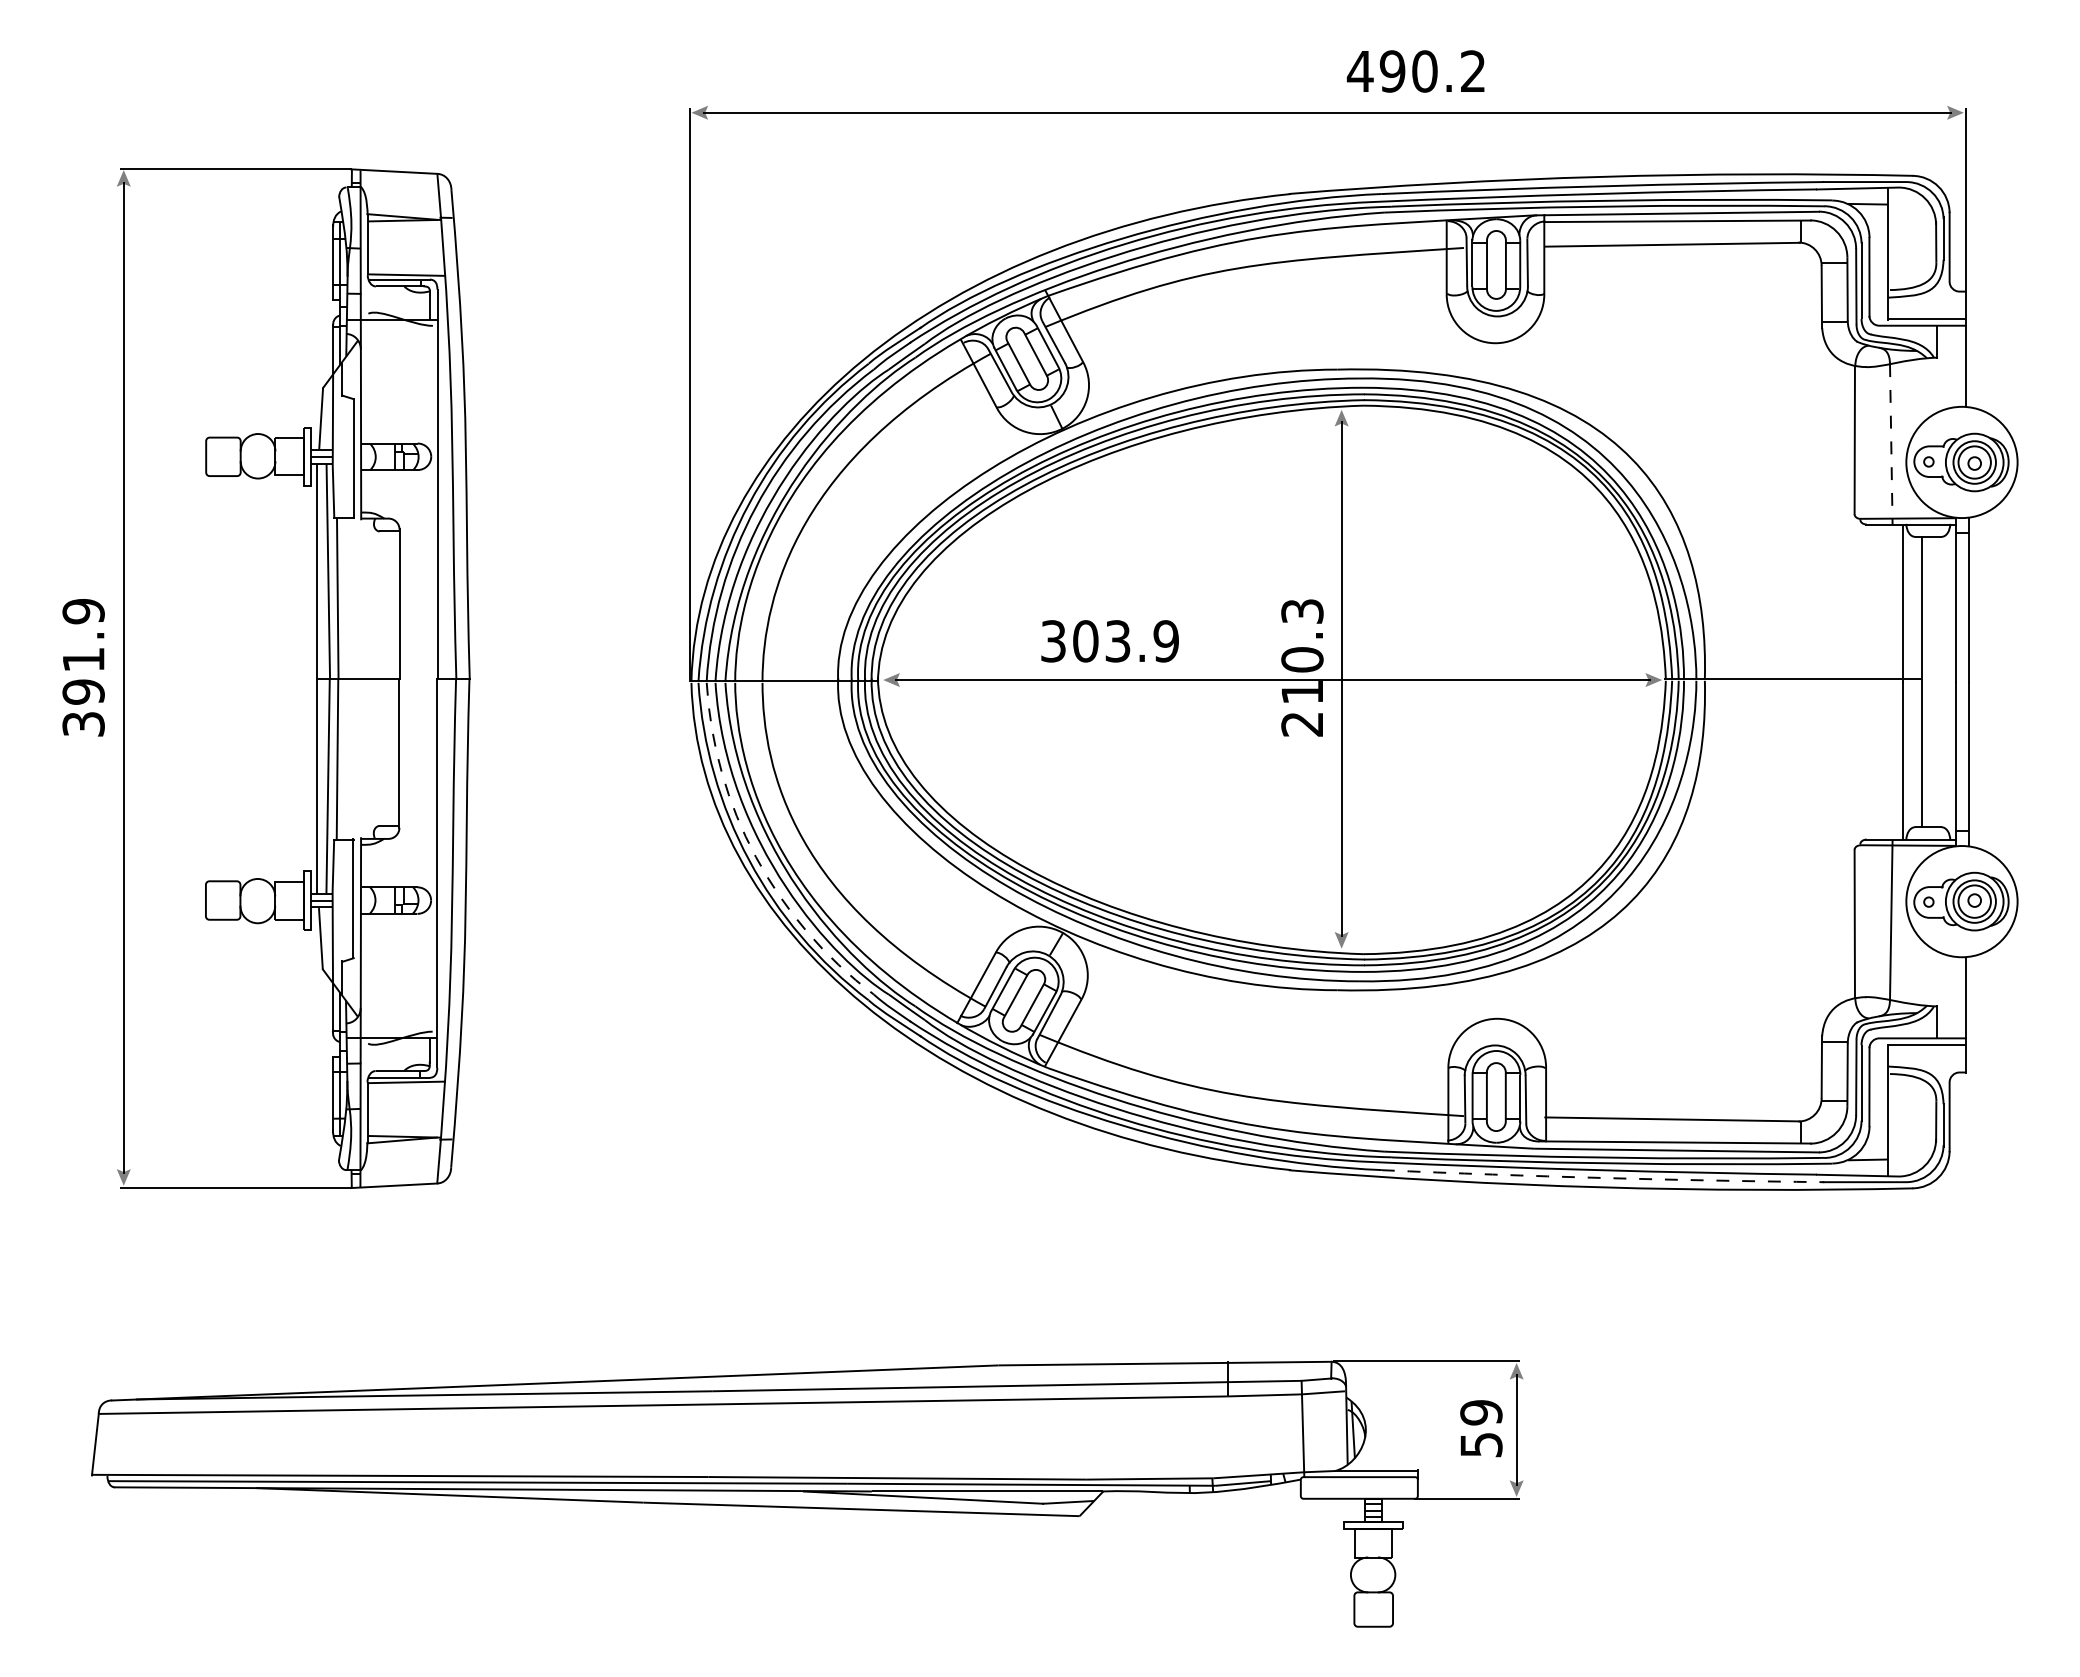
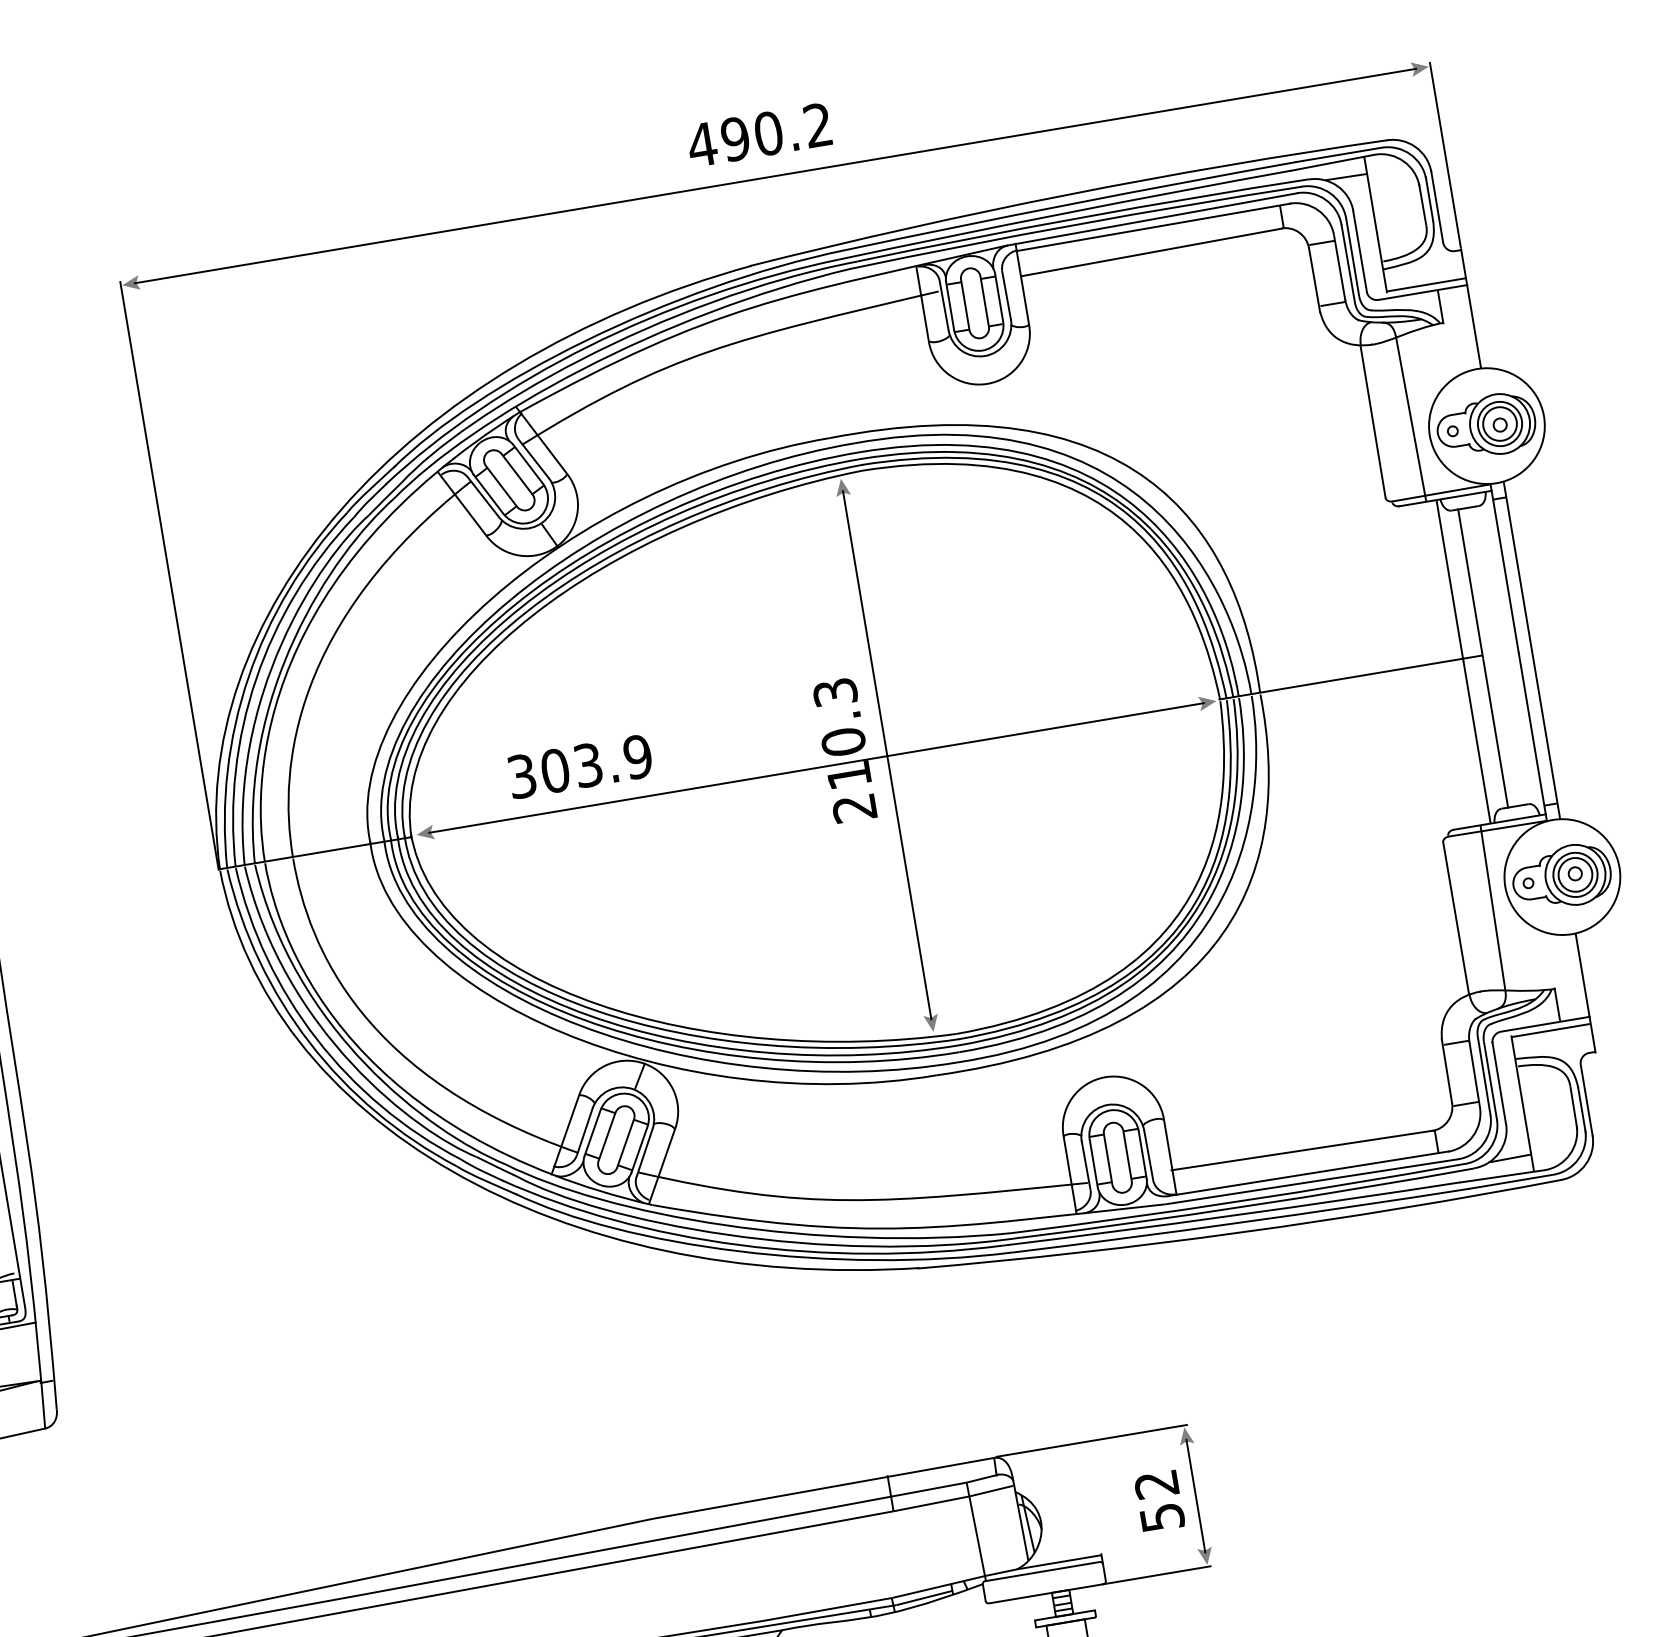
text: (1415, 71) -> (759, 135), moved
line: (1891, 444) -> (1411, 419), dashed -> solid
text: (1109, 641) -> (579, 766), moved
arc: (755, 857) -> (315, 1039), dashed -> solid
arc: (1603, 1177) -> (1241, 1221), dashed -> solid
text: (1481, 1412) -> (1156, 1484), 59 -> 52

